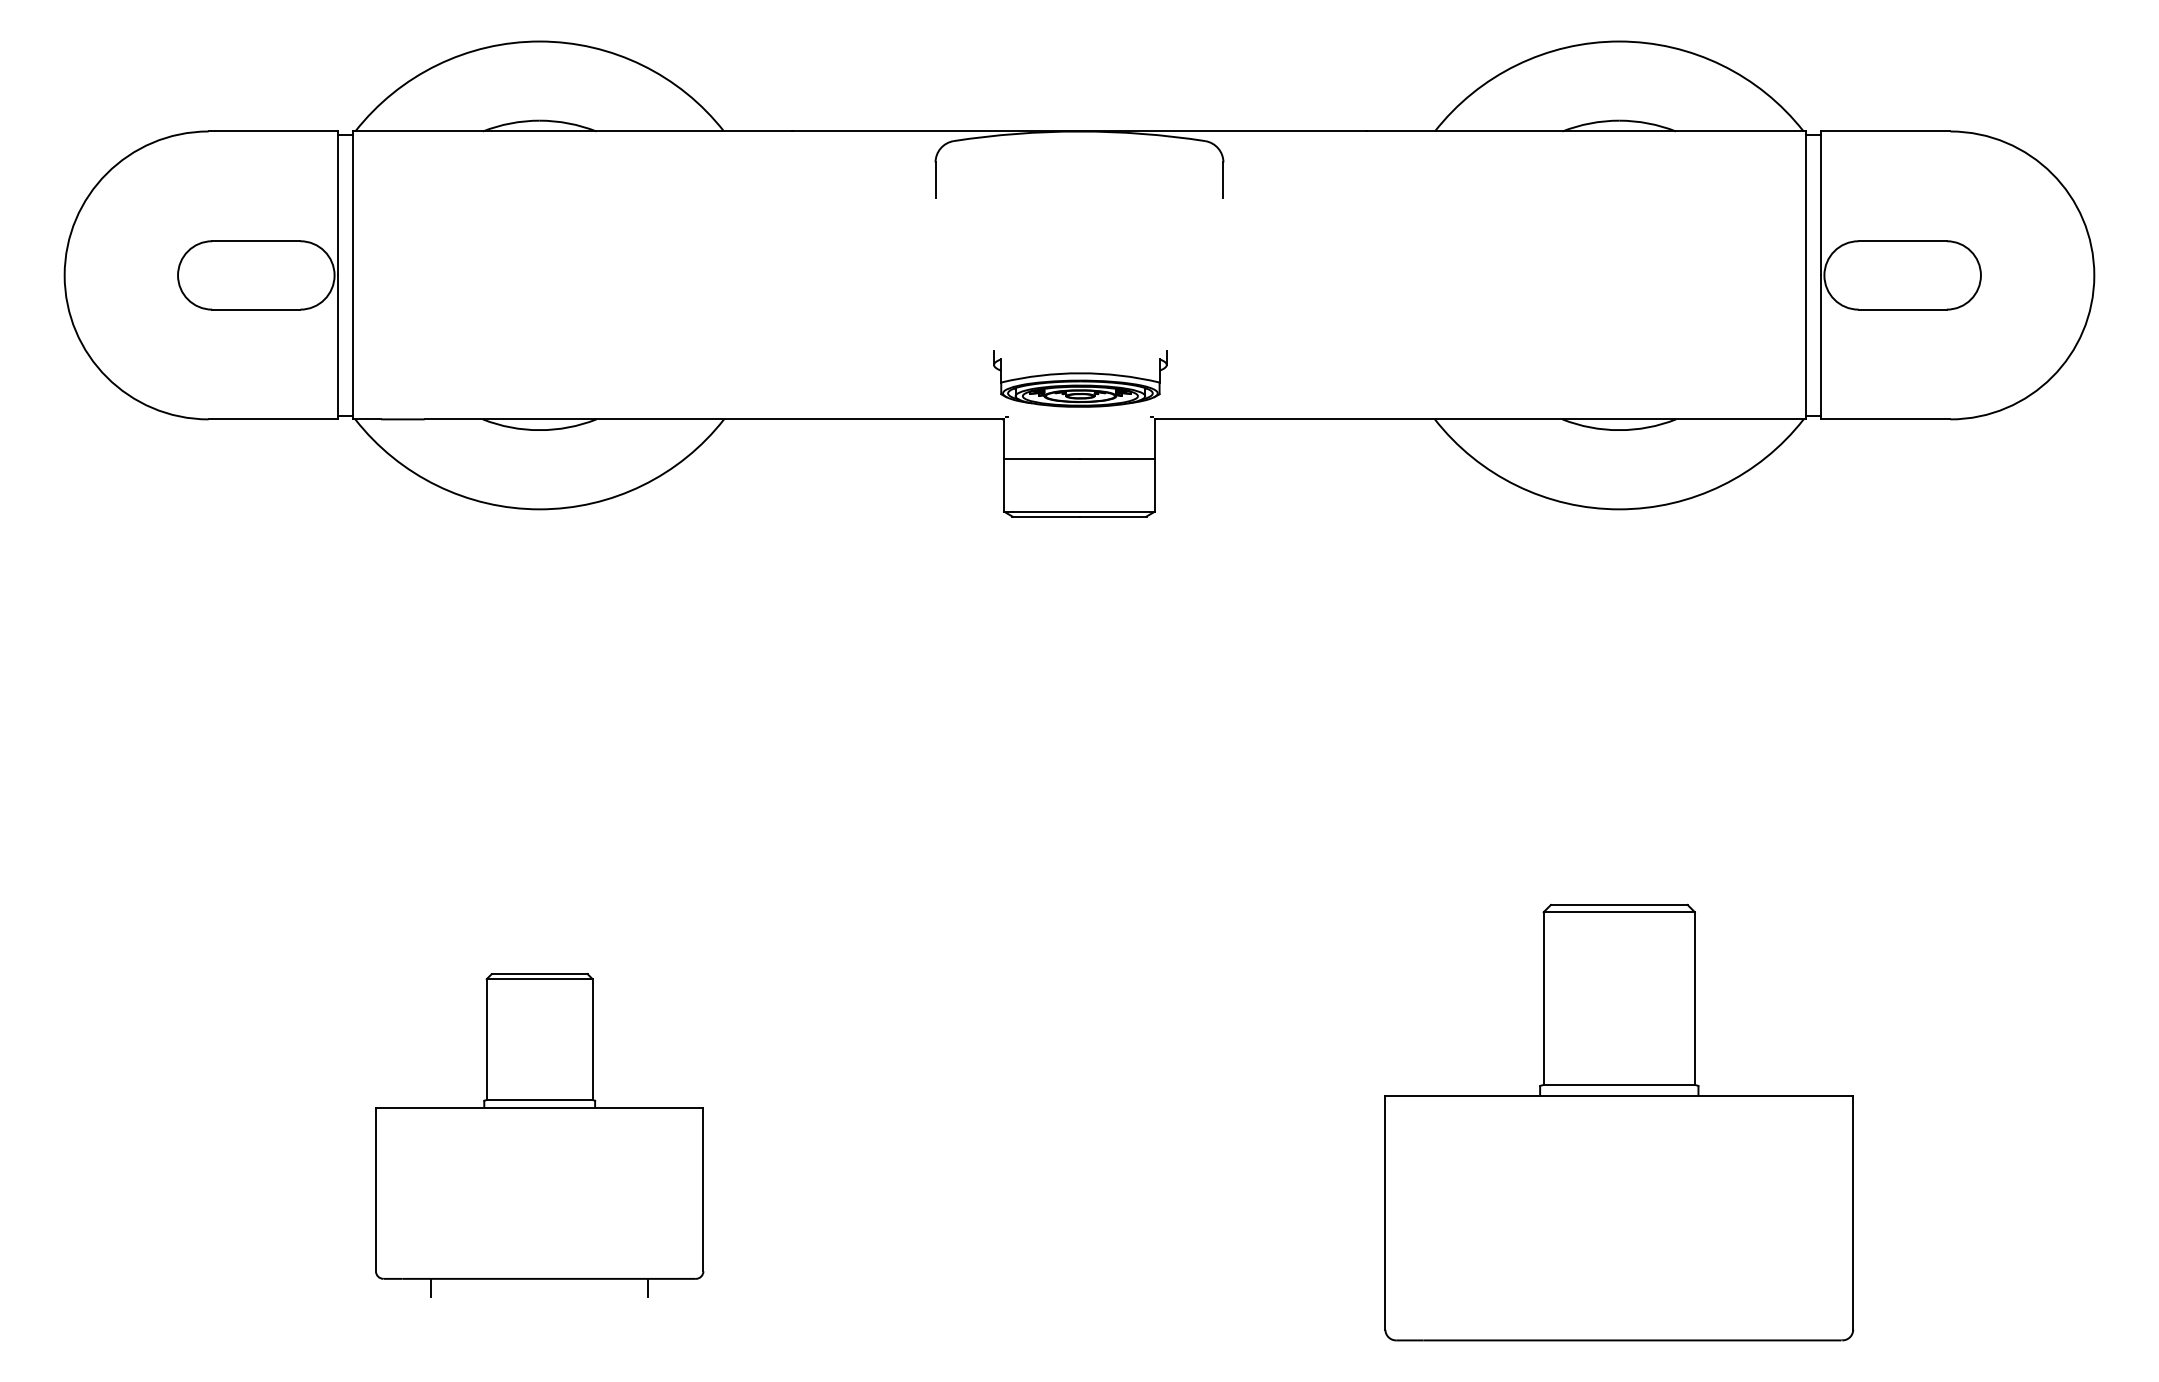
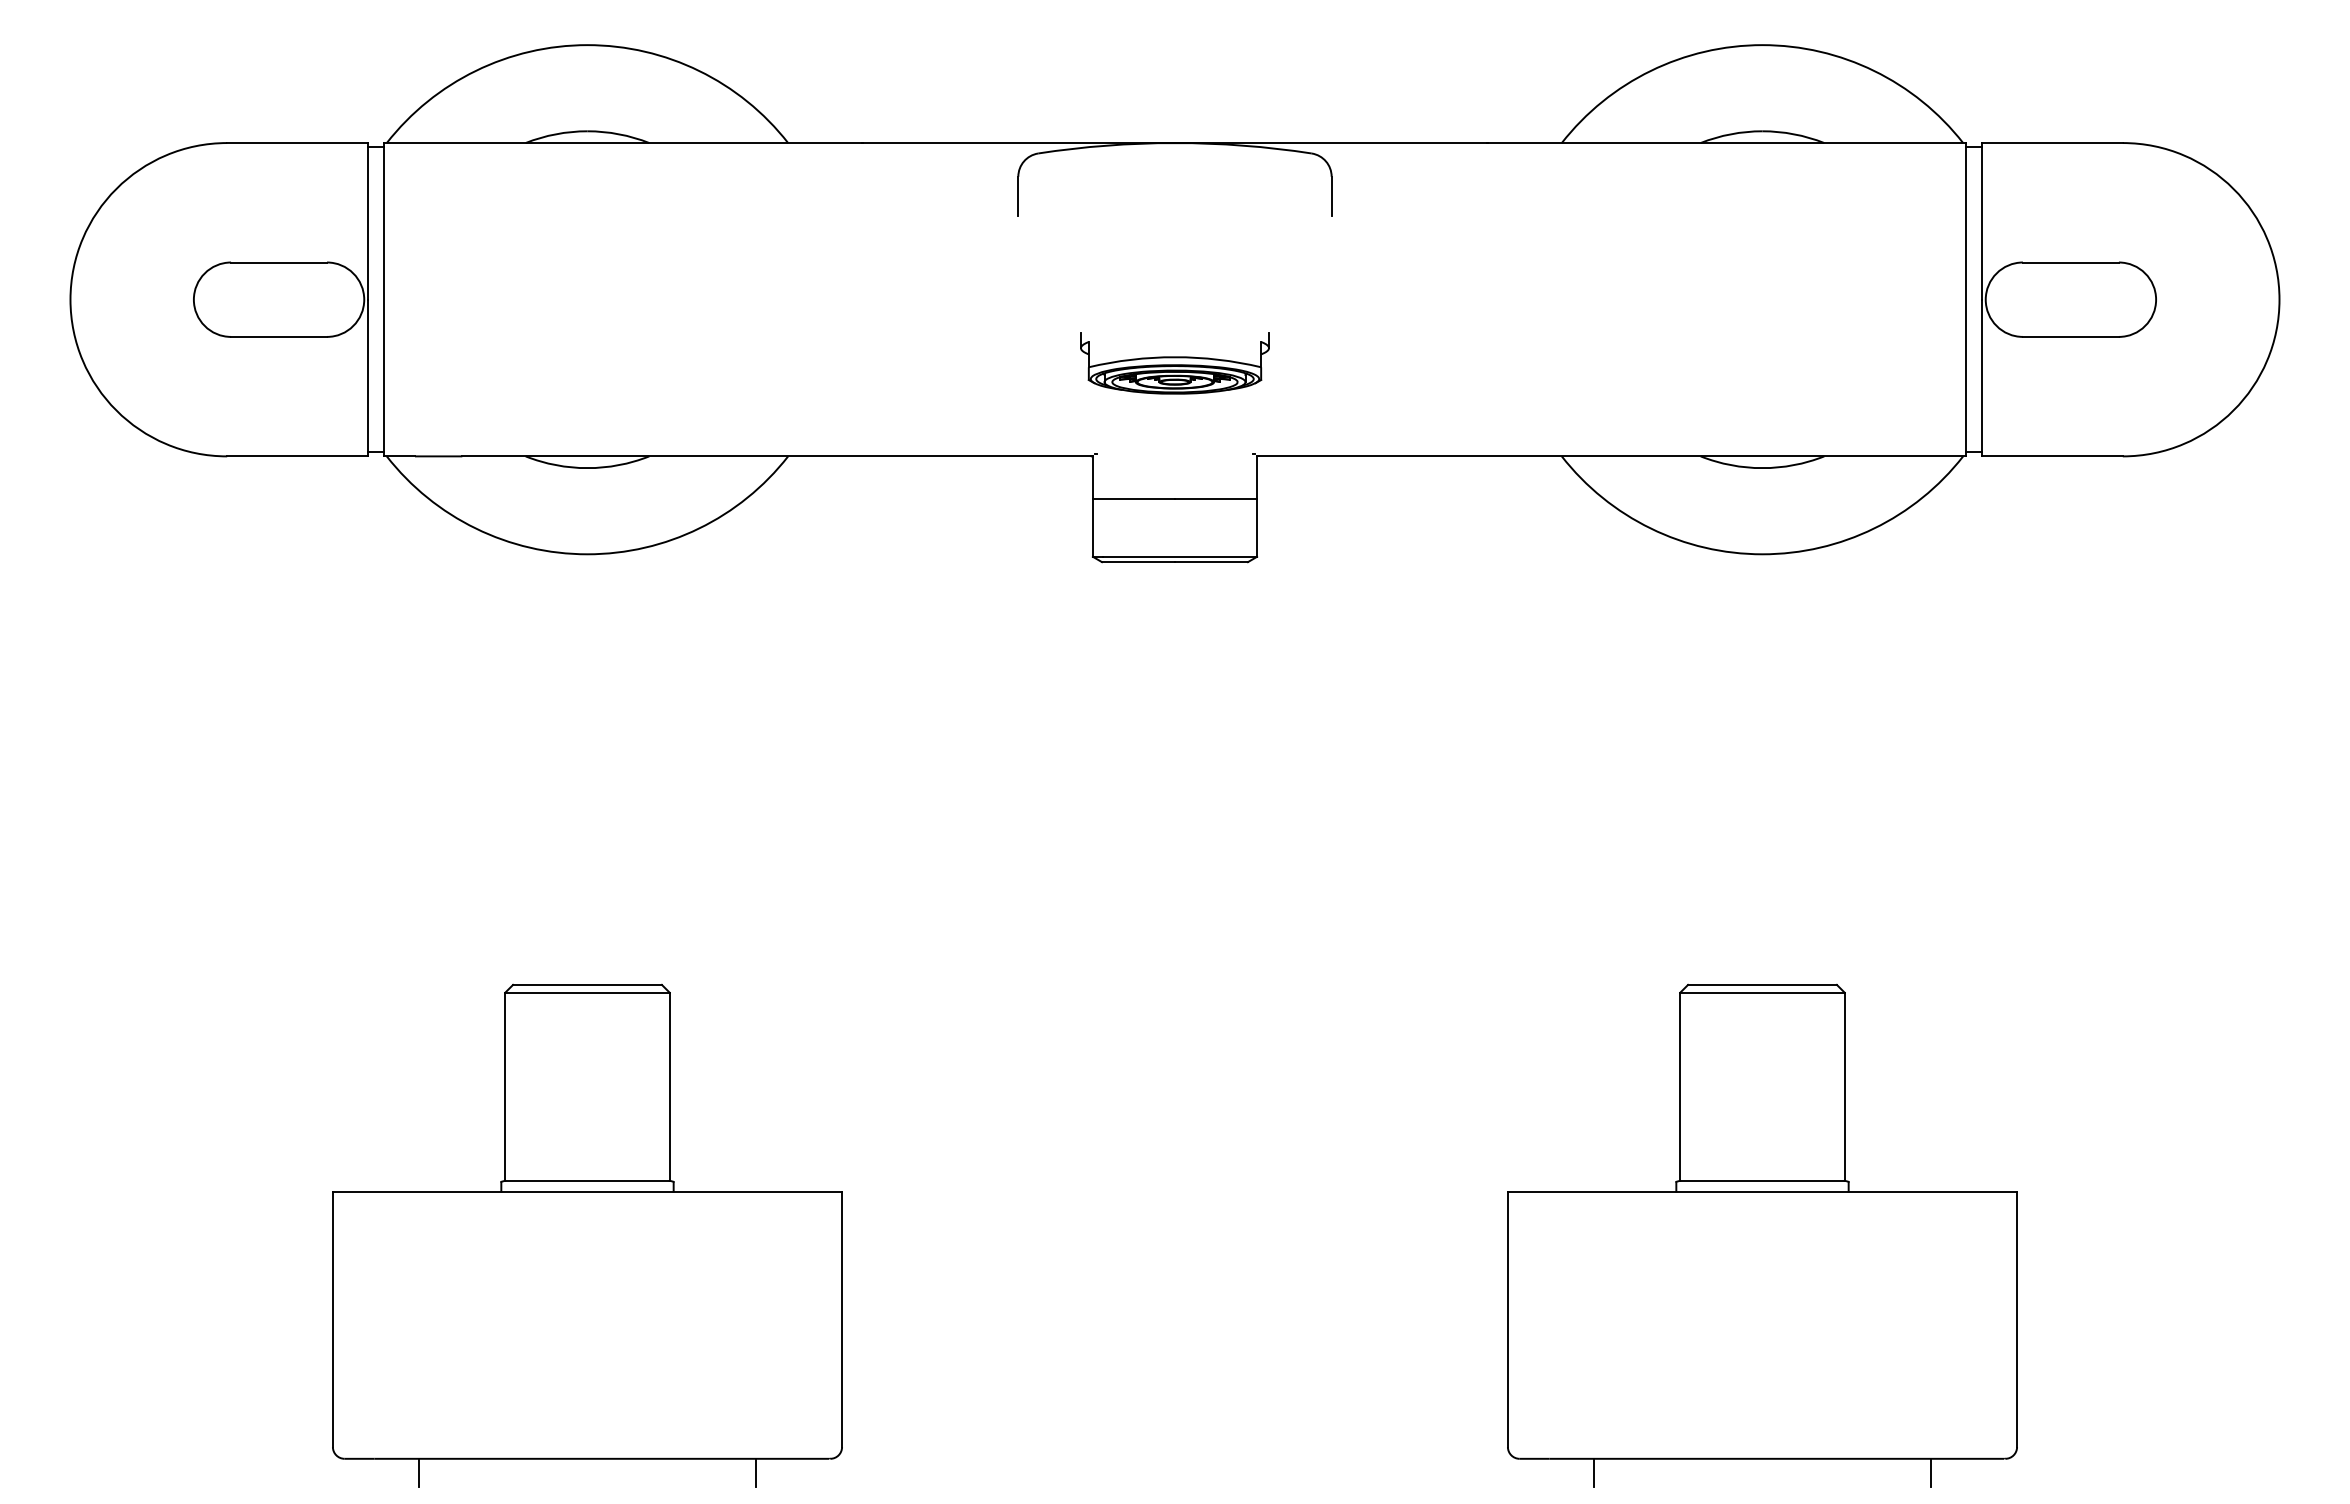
part: (1079, 379) -> (1174, 363), moved
part: (539, 1135) -> (587, 1235), size x1.43
line: (1464, 1352) -> (1594, 1472), added
line: (1773, 1352) -> (1930, 1472), added

